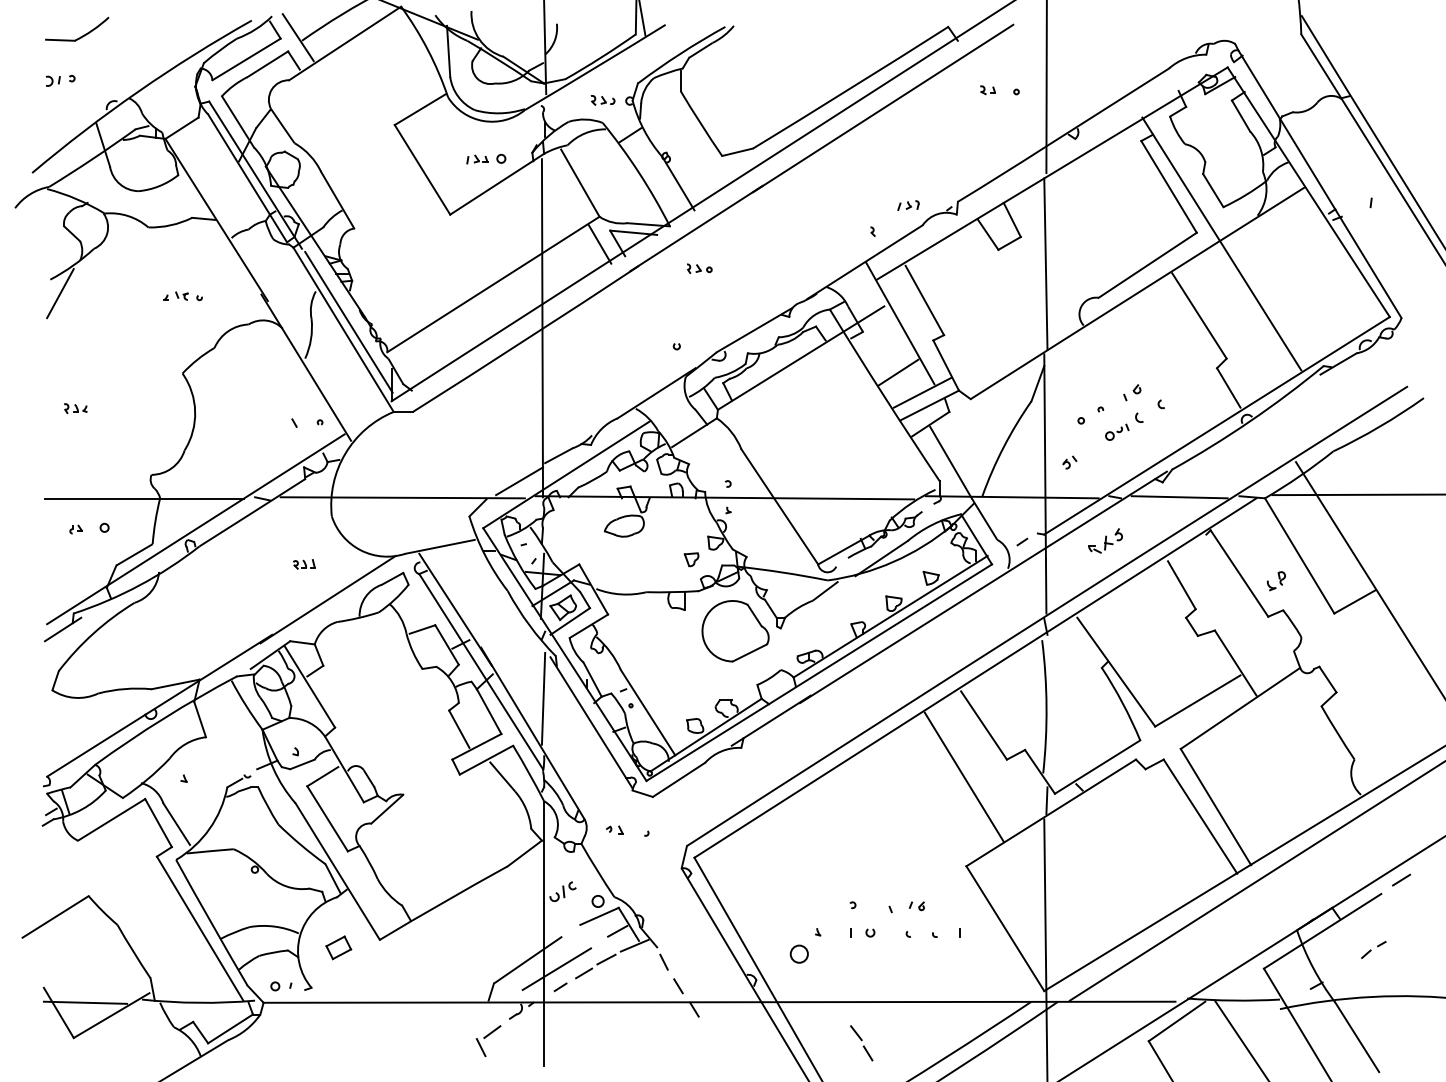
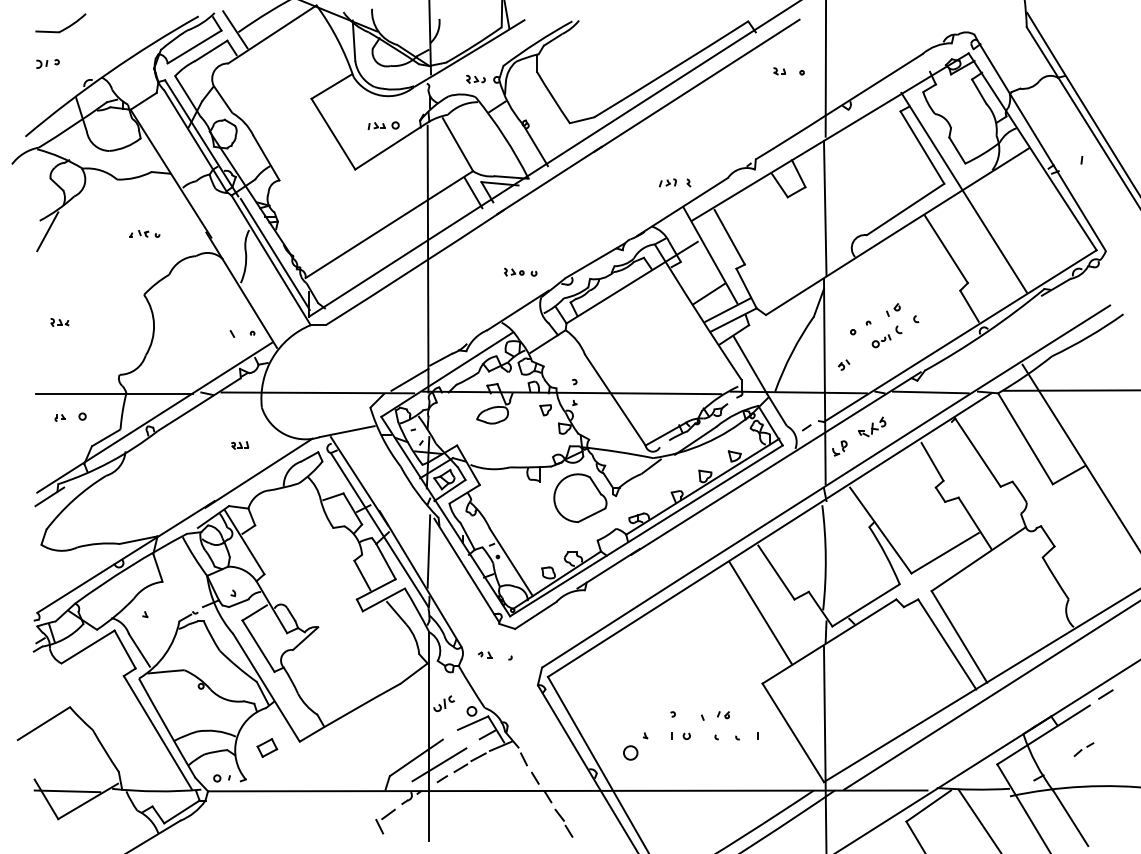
part: (908, 205) -> (667, 182), moved
part: (699, 268) -> (514, 271), moved
part: (691, 559) -> (545, 410), moved
part: (1275, 581) -> (839, 448), moved
part: (861, 1043) -> (563, 823), moved

